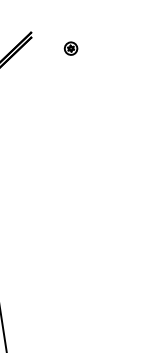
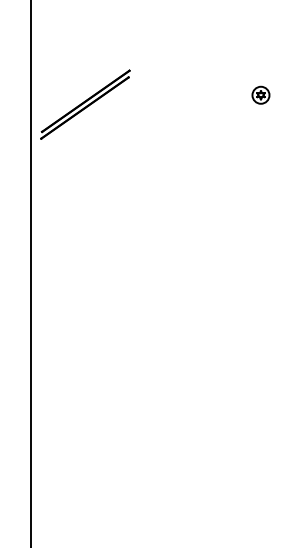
part: (70, 48) -> (260, 94), moved

